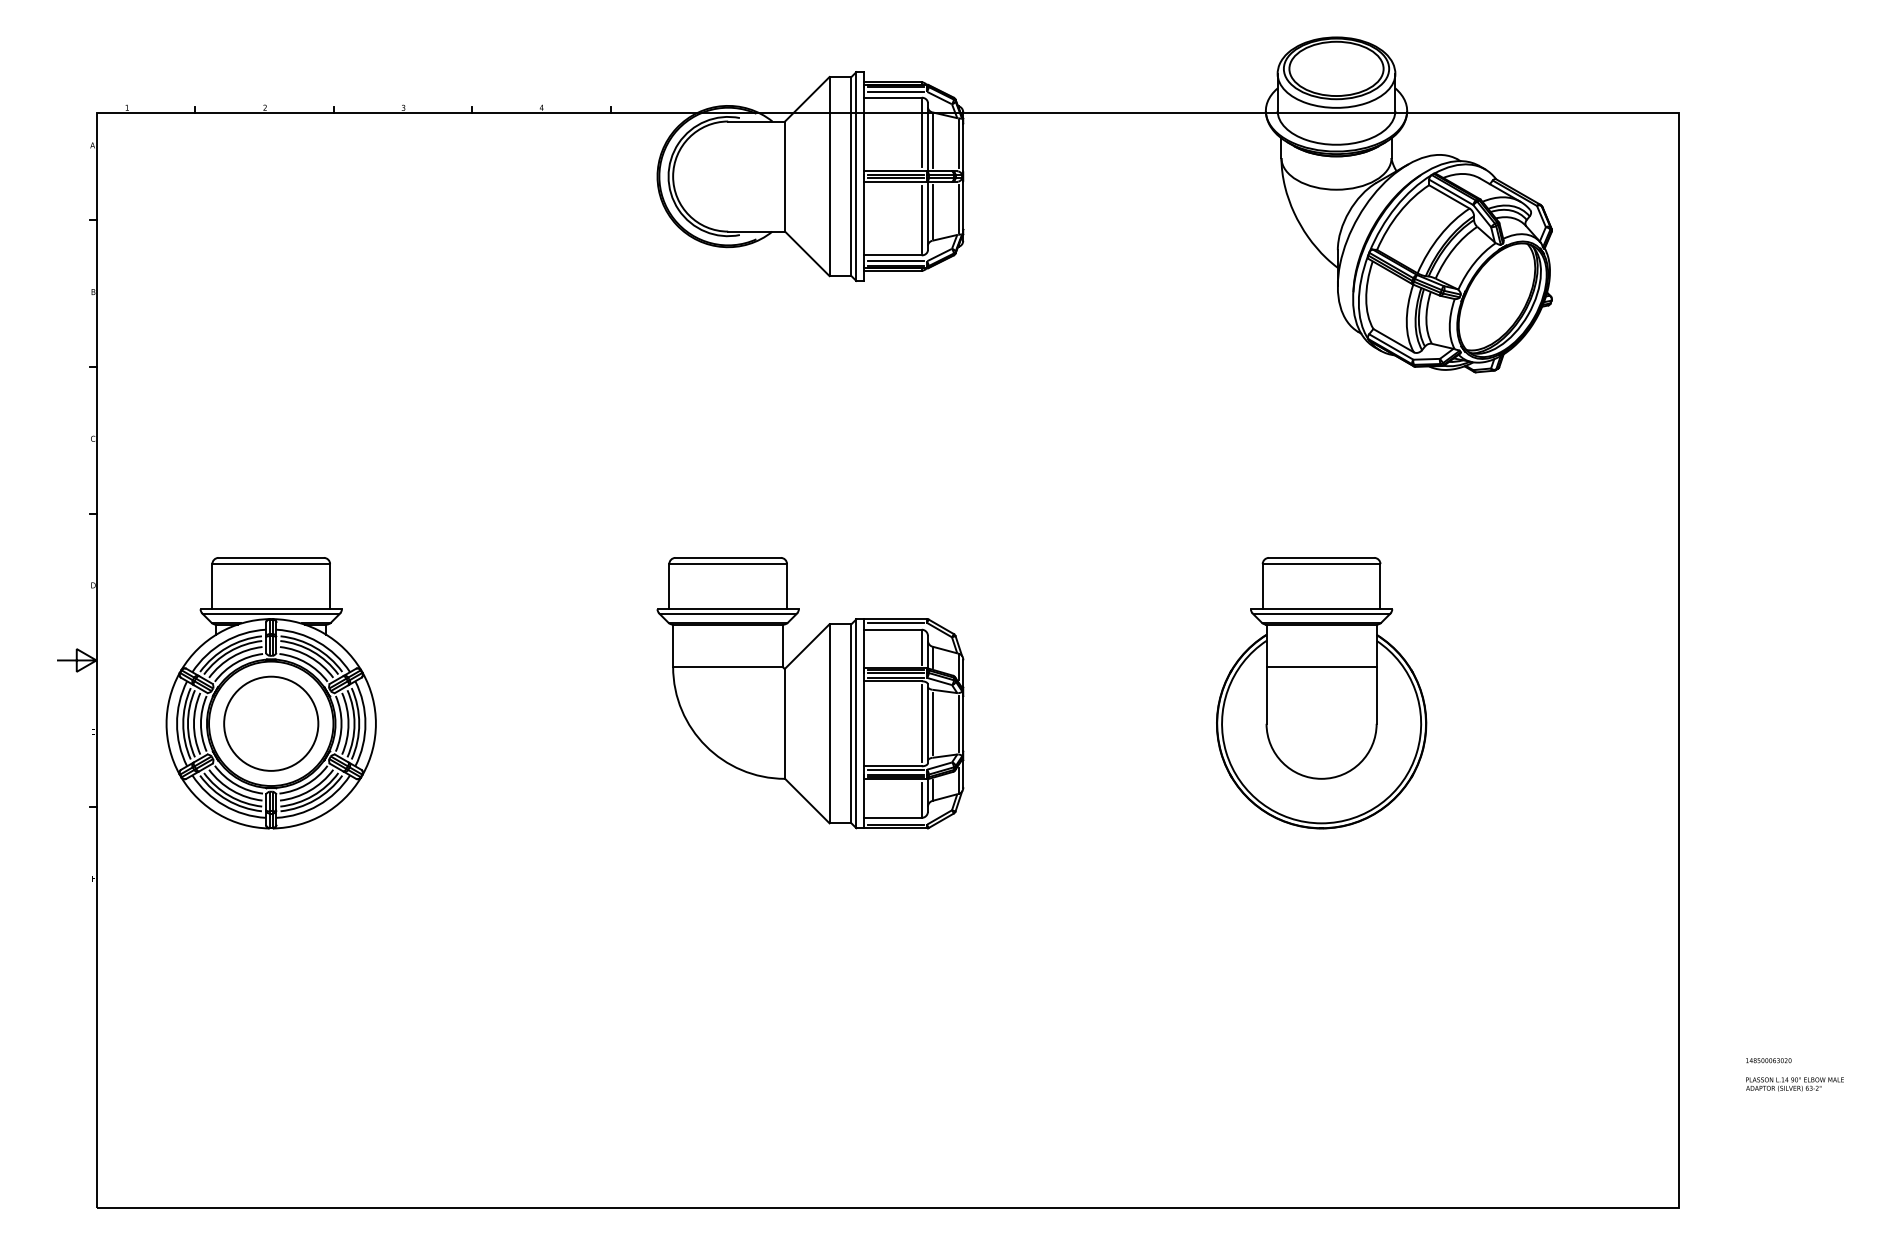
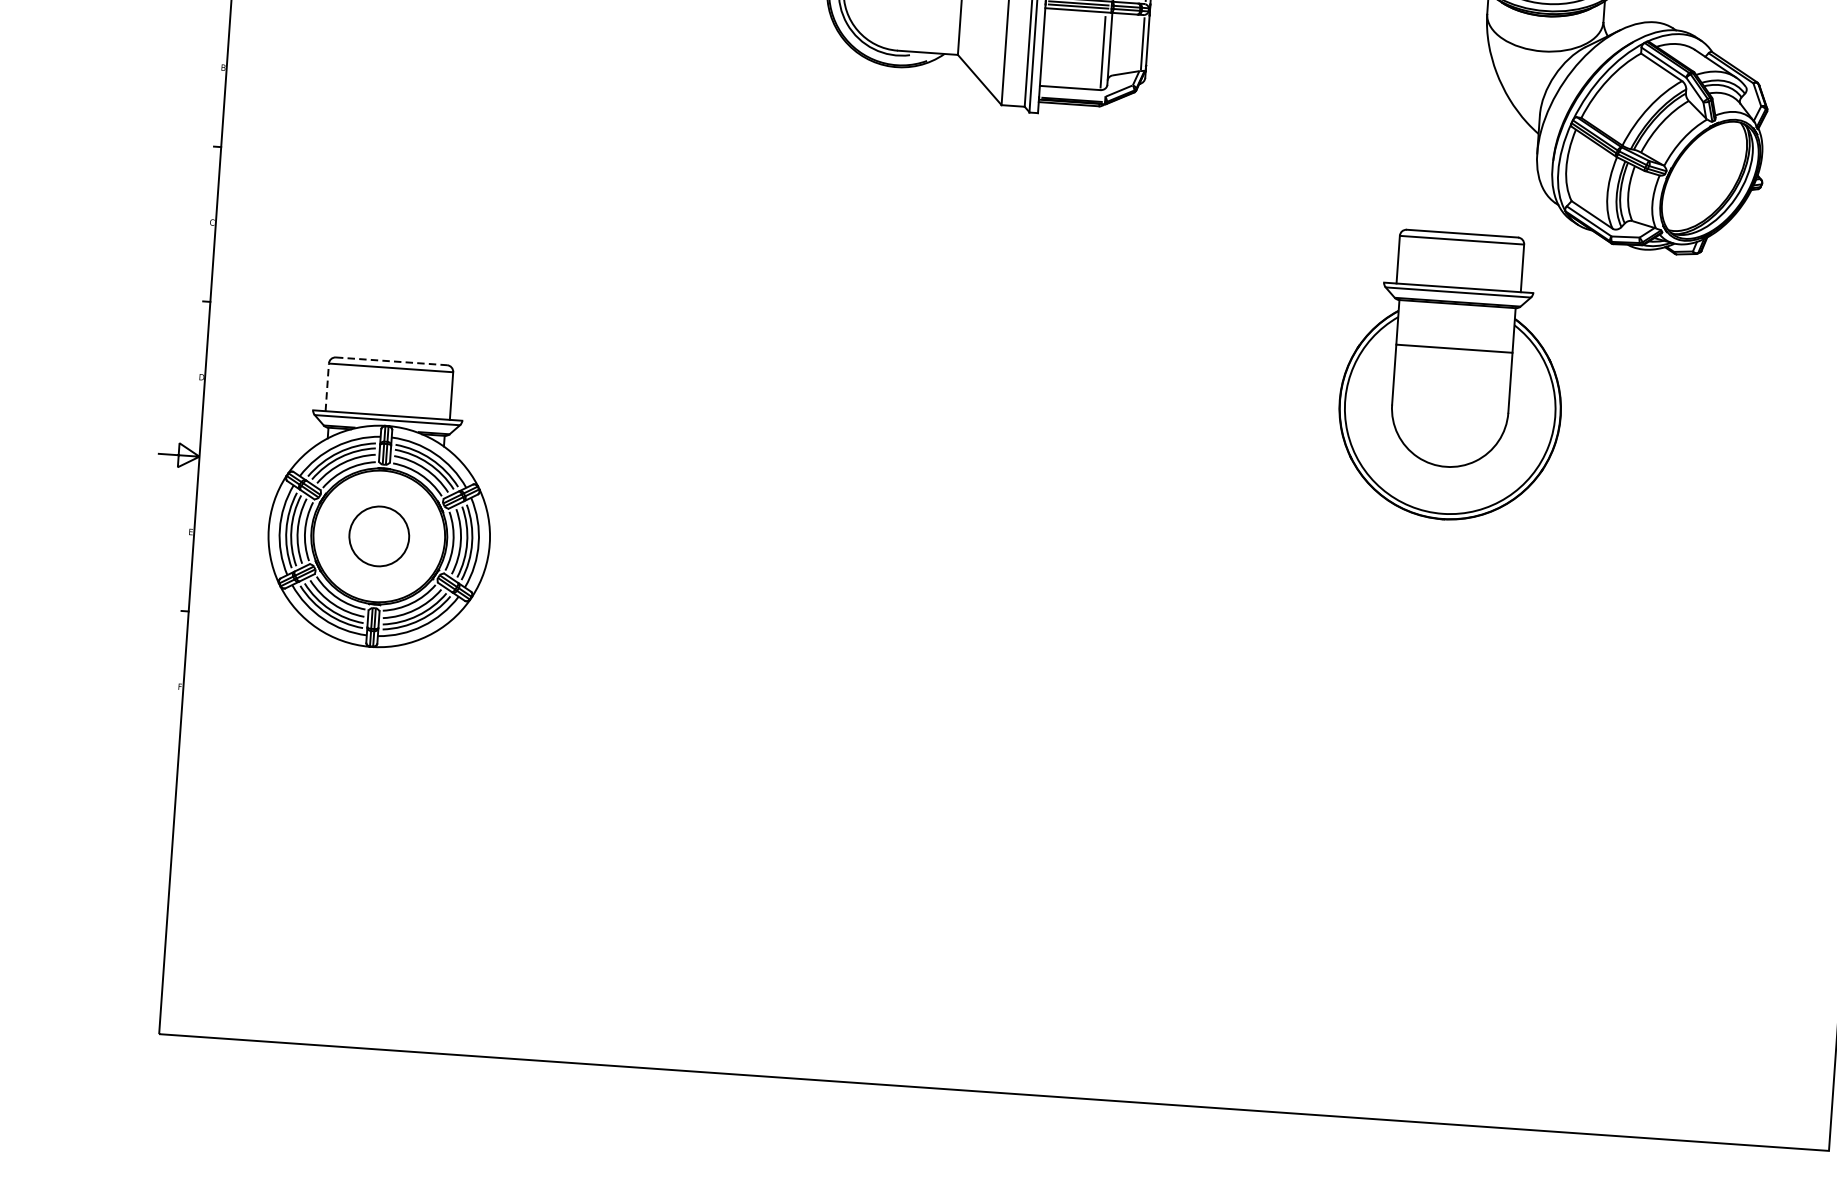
line: (932, 211) -> (1114, 44), removed
line: (895, 261) -> (1072, 94), removed
line: (271, 557) -> (391, 360), solid -> dashed
line: (212, 586) -> (327, 387), solid -> dashed
part: (810, 693) -> (950, 544), removed
part: (1321, 693) -> (1452, 376), moved
circle: (271, 723) -> (379, 536), size x0.6

